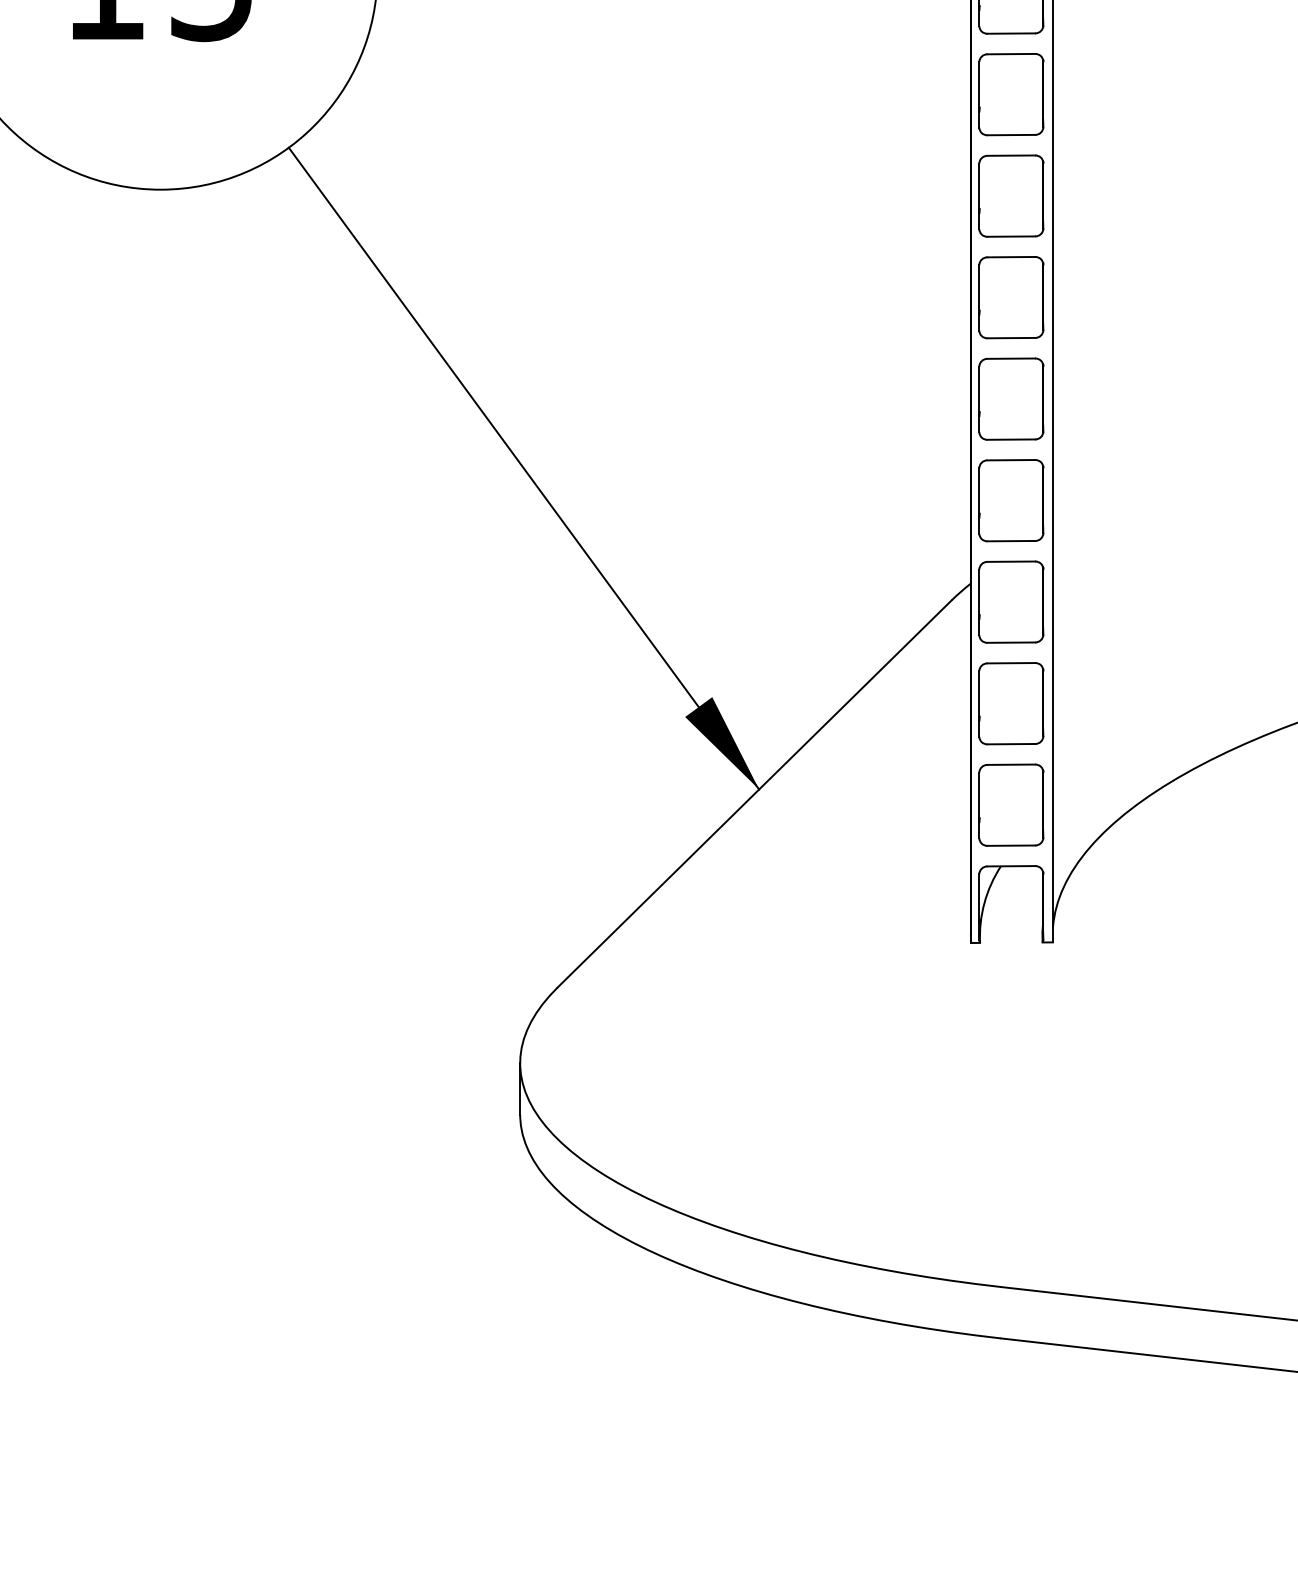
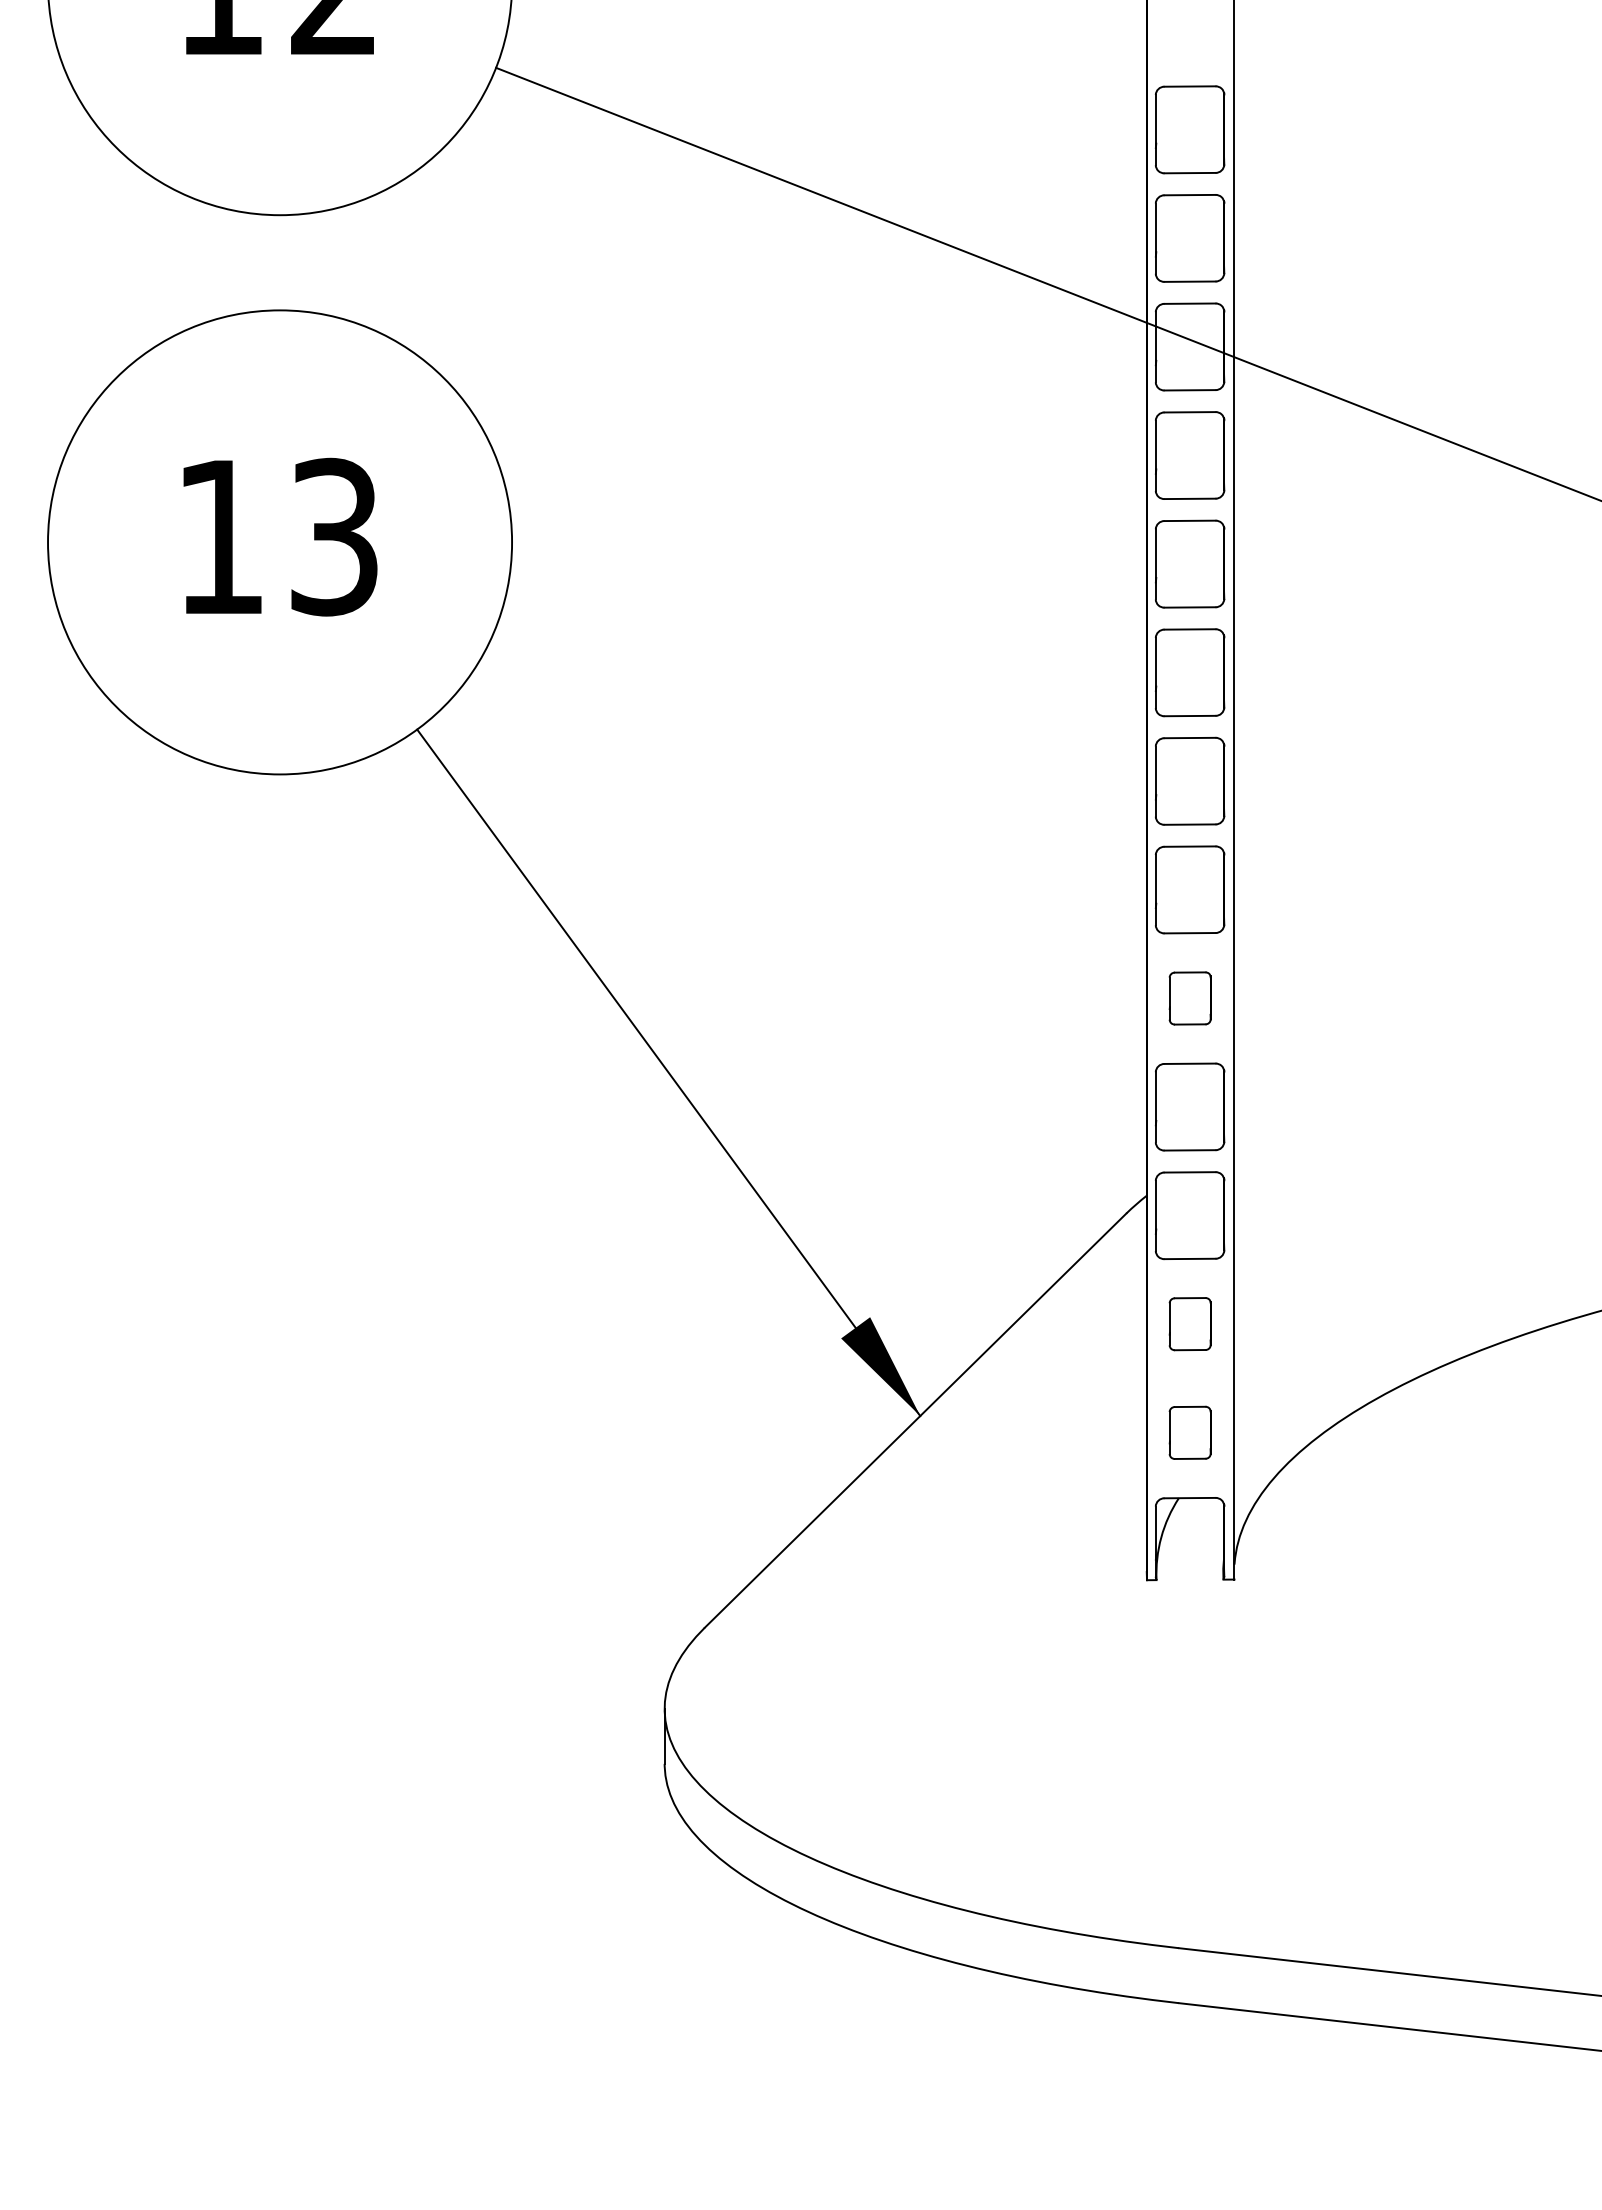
part: (1011, 399) -> (1190, 998), size x0.6
part: (1011, 703) -> (1190, 1323), size x0.6
part: (1011, 804) -> (1190, 1432), size x0.6

